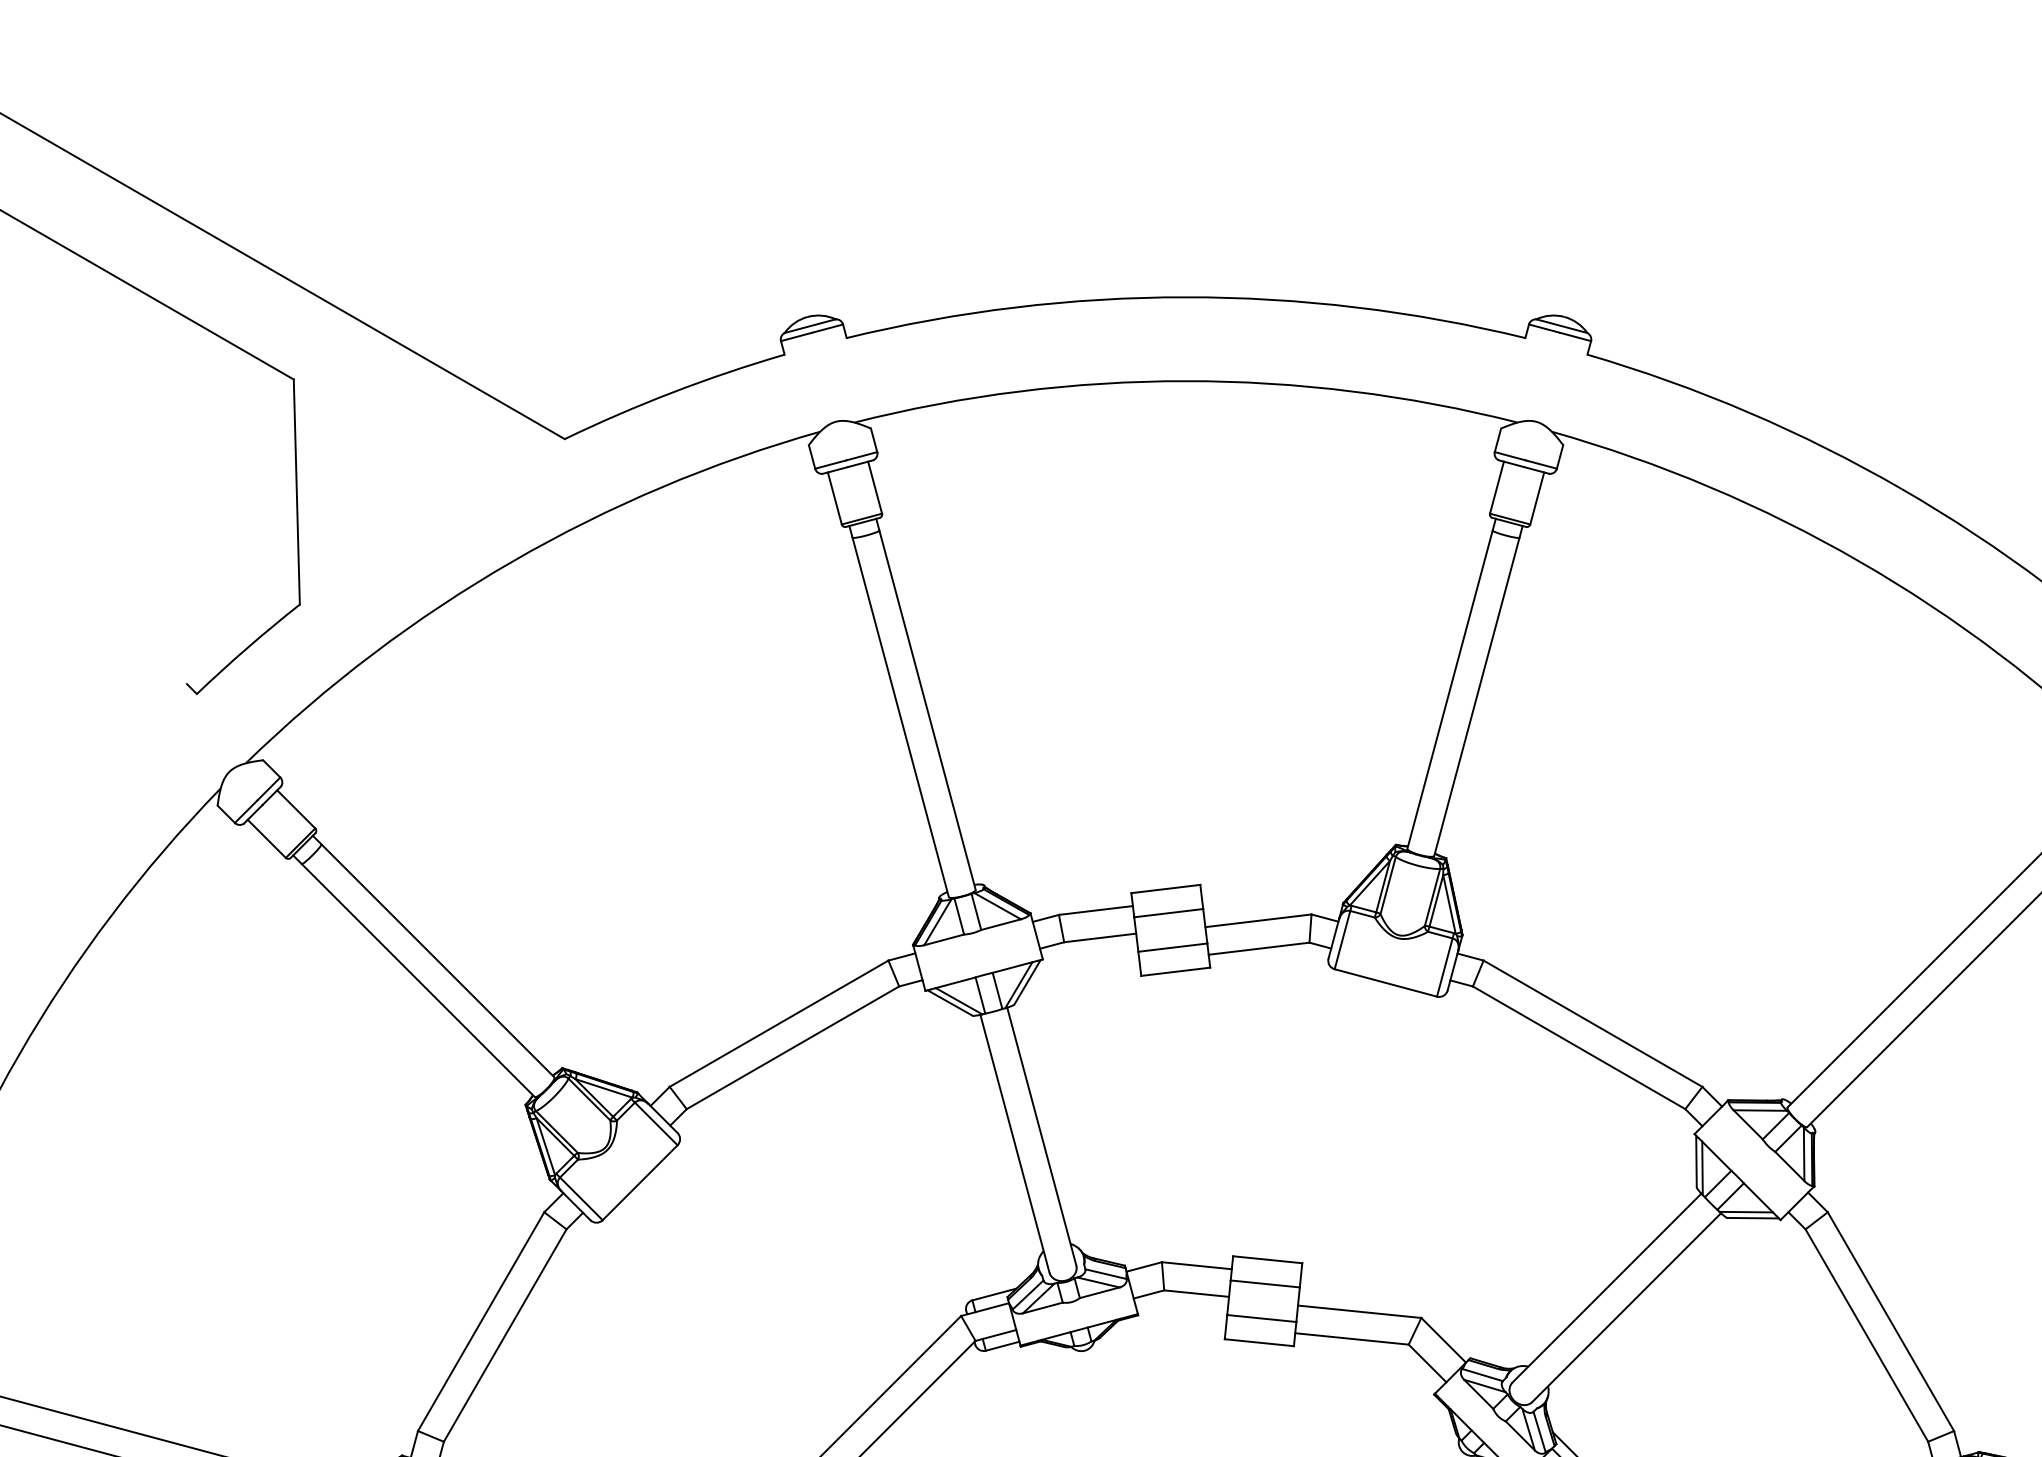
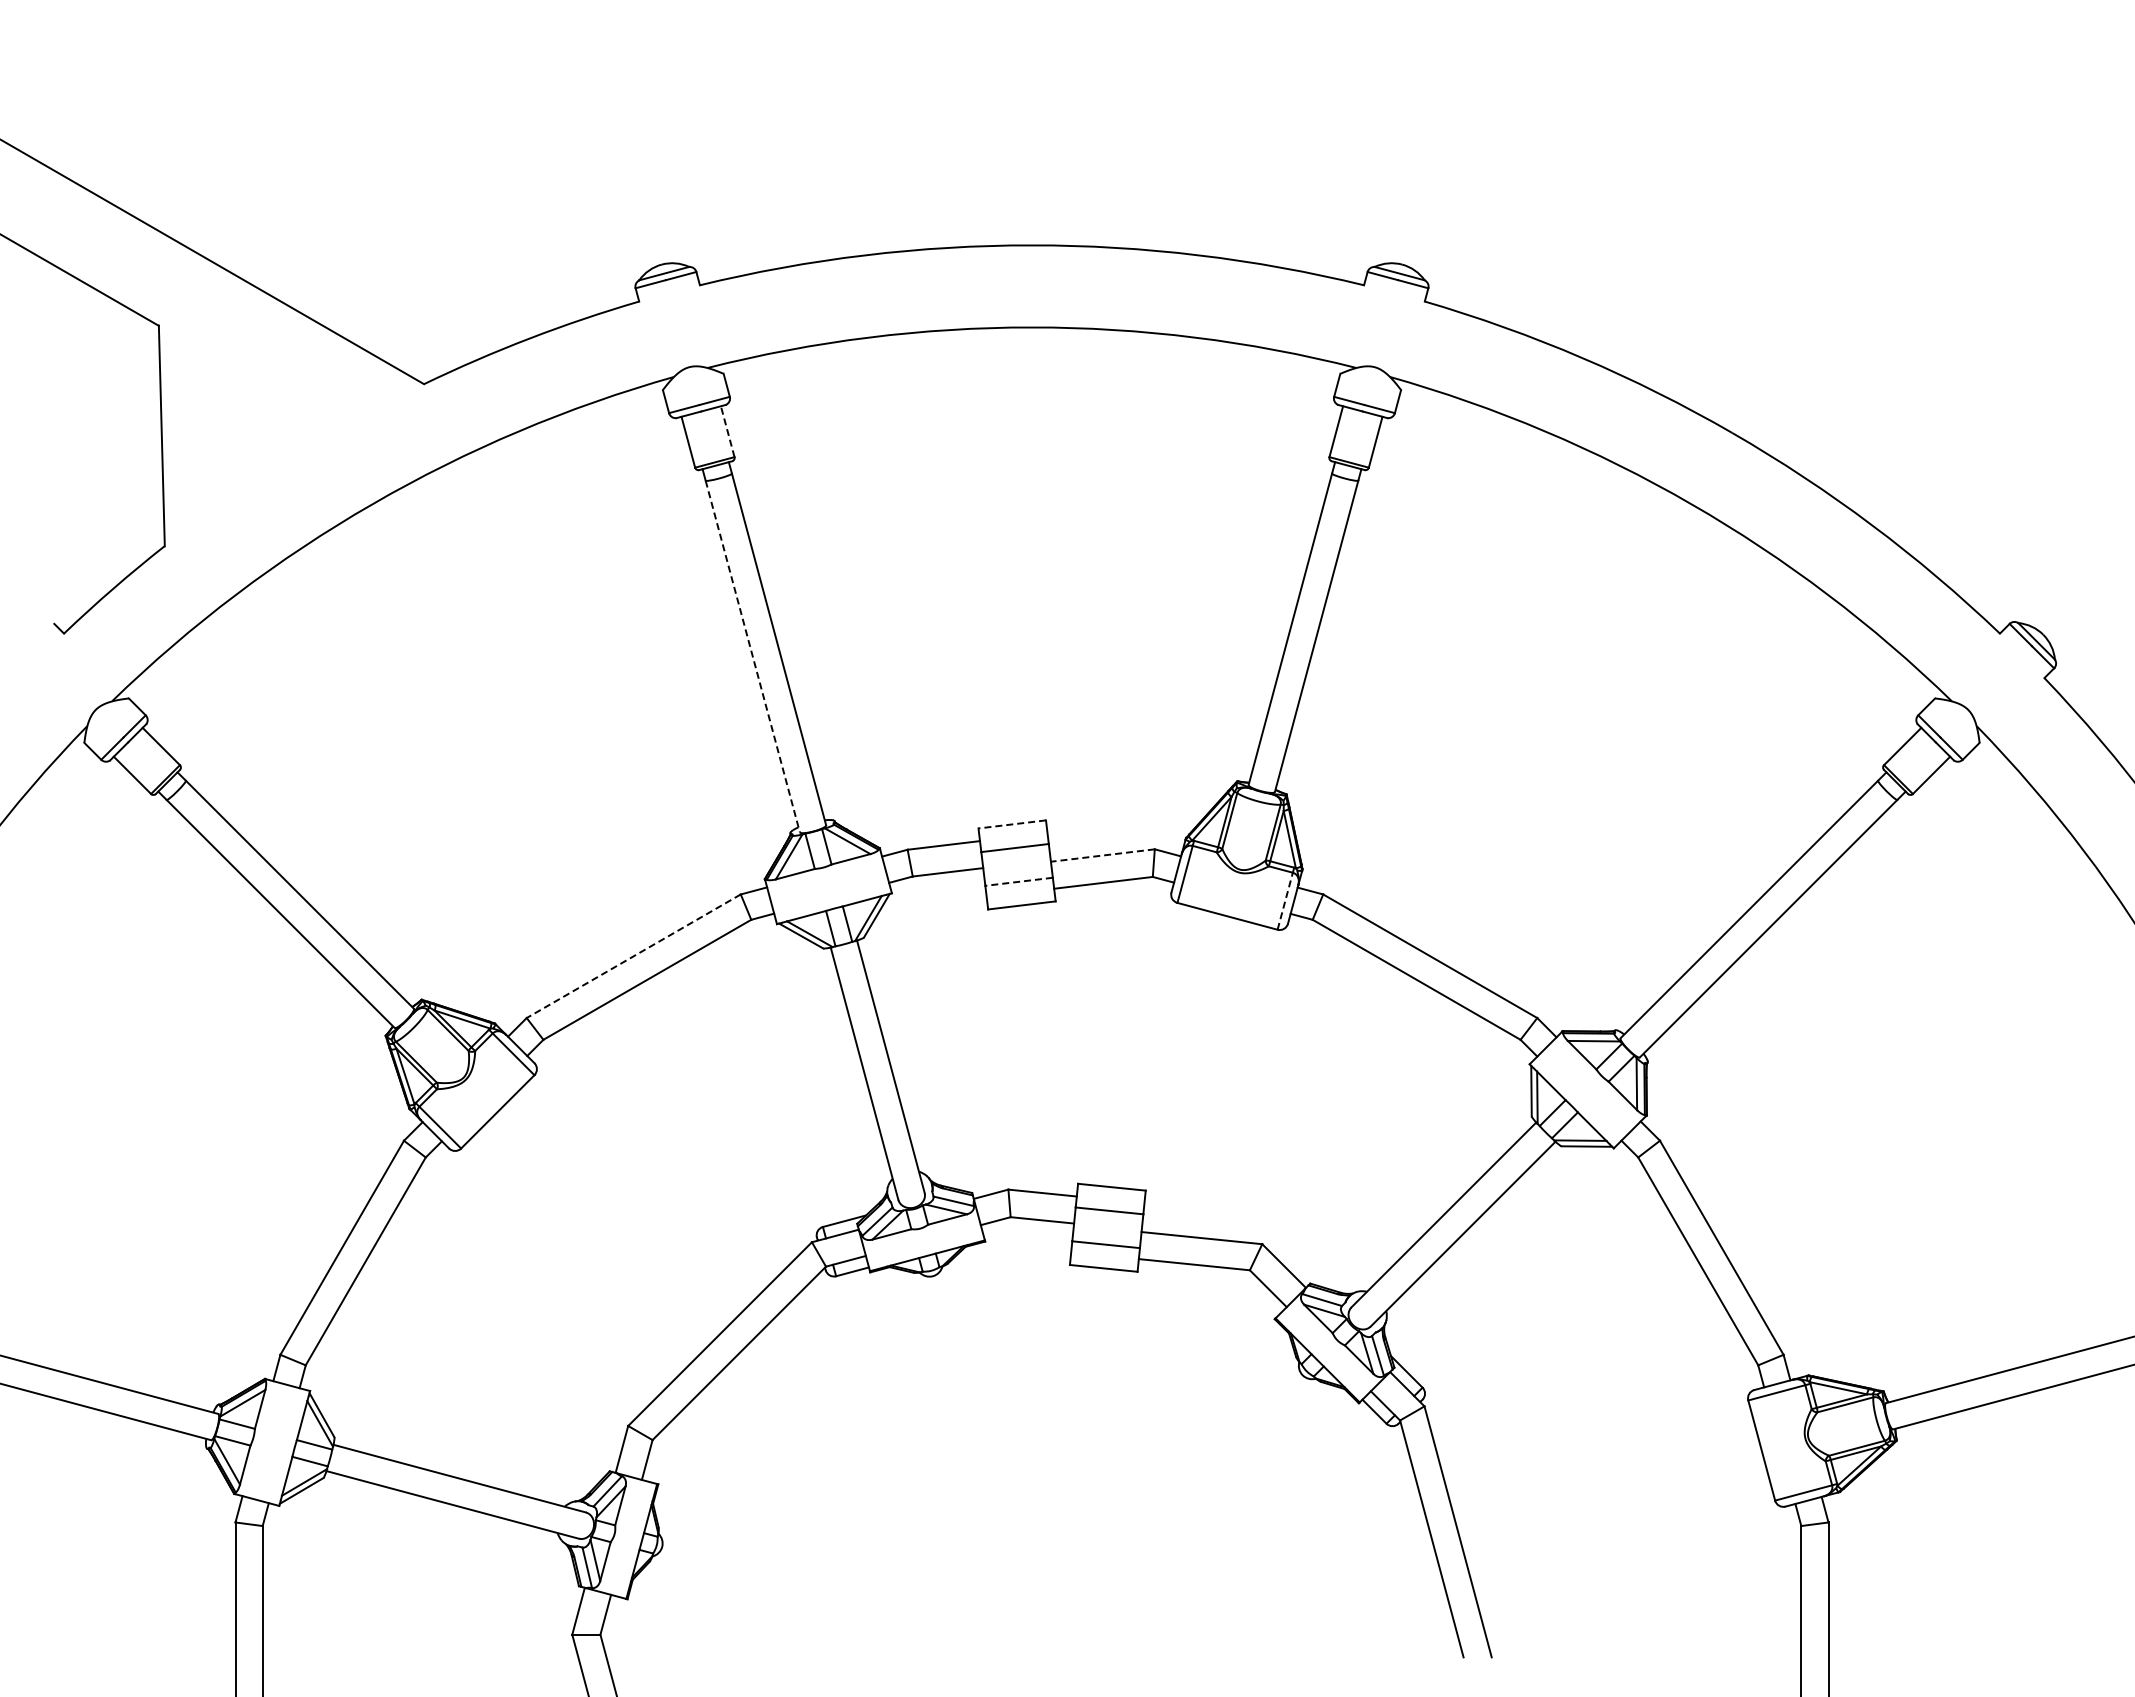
line: (874, 487) -> (727, 431), solid -> dashed
line: (900, 718) -> (752, 657), solid -> dashed
line: (1166, 889) -> (1012, 824), solid -> dashed
line: (1258, 920) -> (1102, 855), solid -> dashed
line: (1173, 947) -> (1019, 881), solid -> dashed
line: (1445, 967) -> (1285, 901), solid -> dashed
line: (778, 1023) -> (633, 956), solid -> dashed

